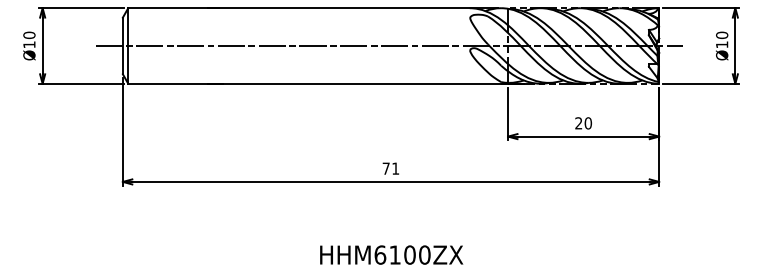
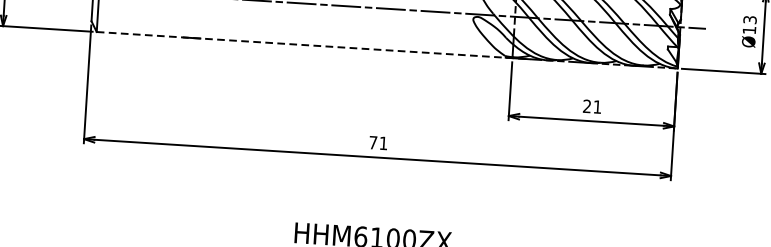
text: (722, 35) -> (750, 20), Ø10 -> Ø13
line: (326, 83) -> (313, 45), solid -> dashed
text: (588, 123) -> (597, 107), 20 -> 21

